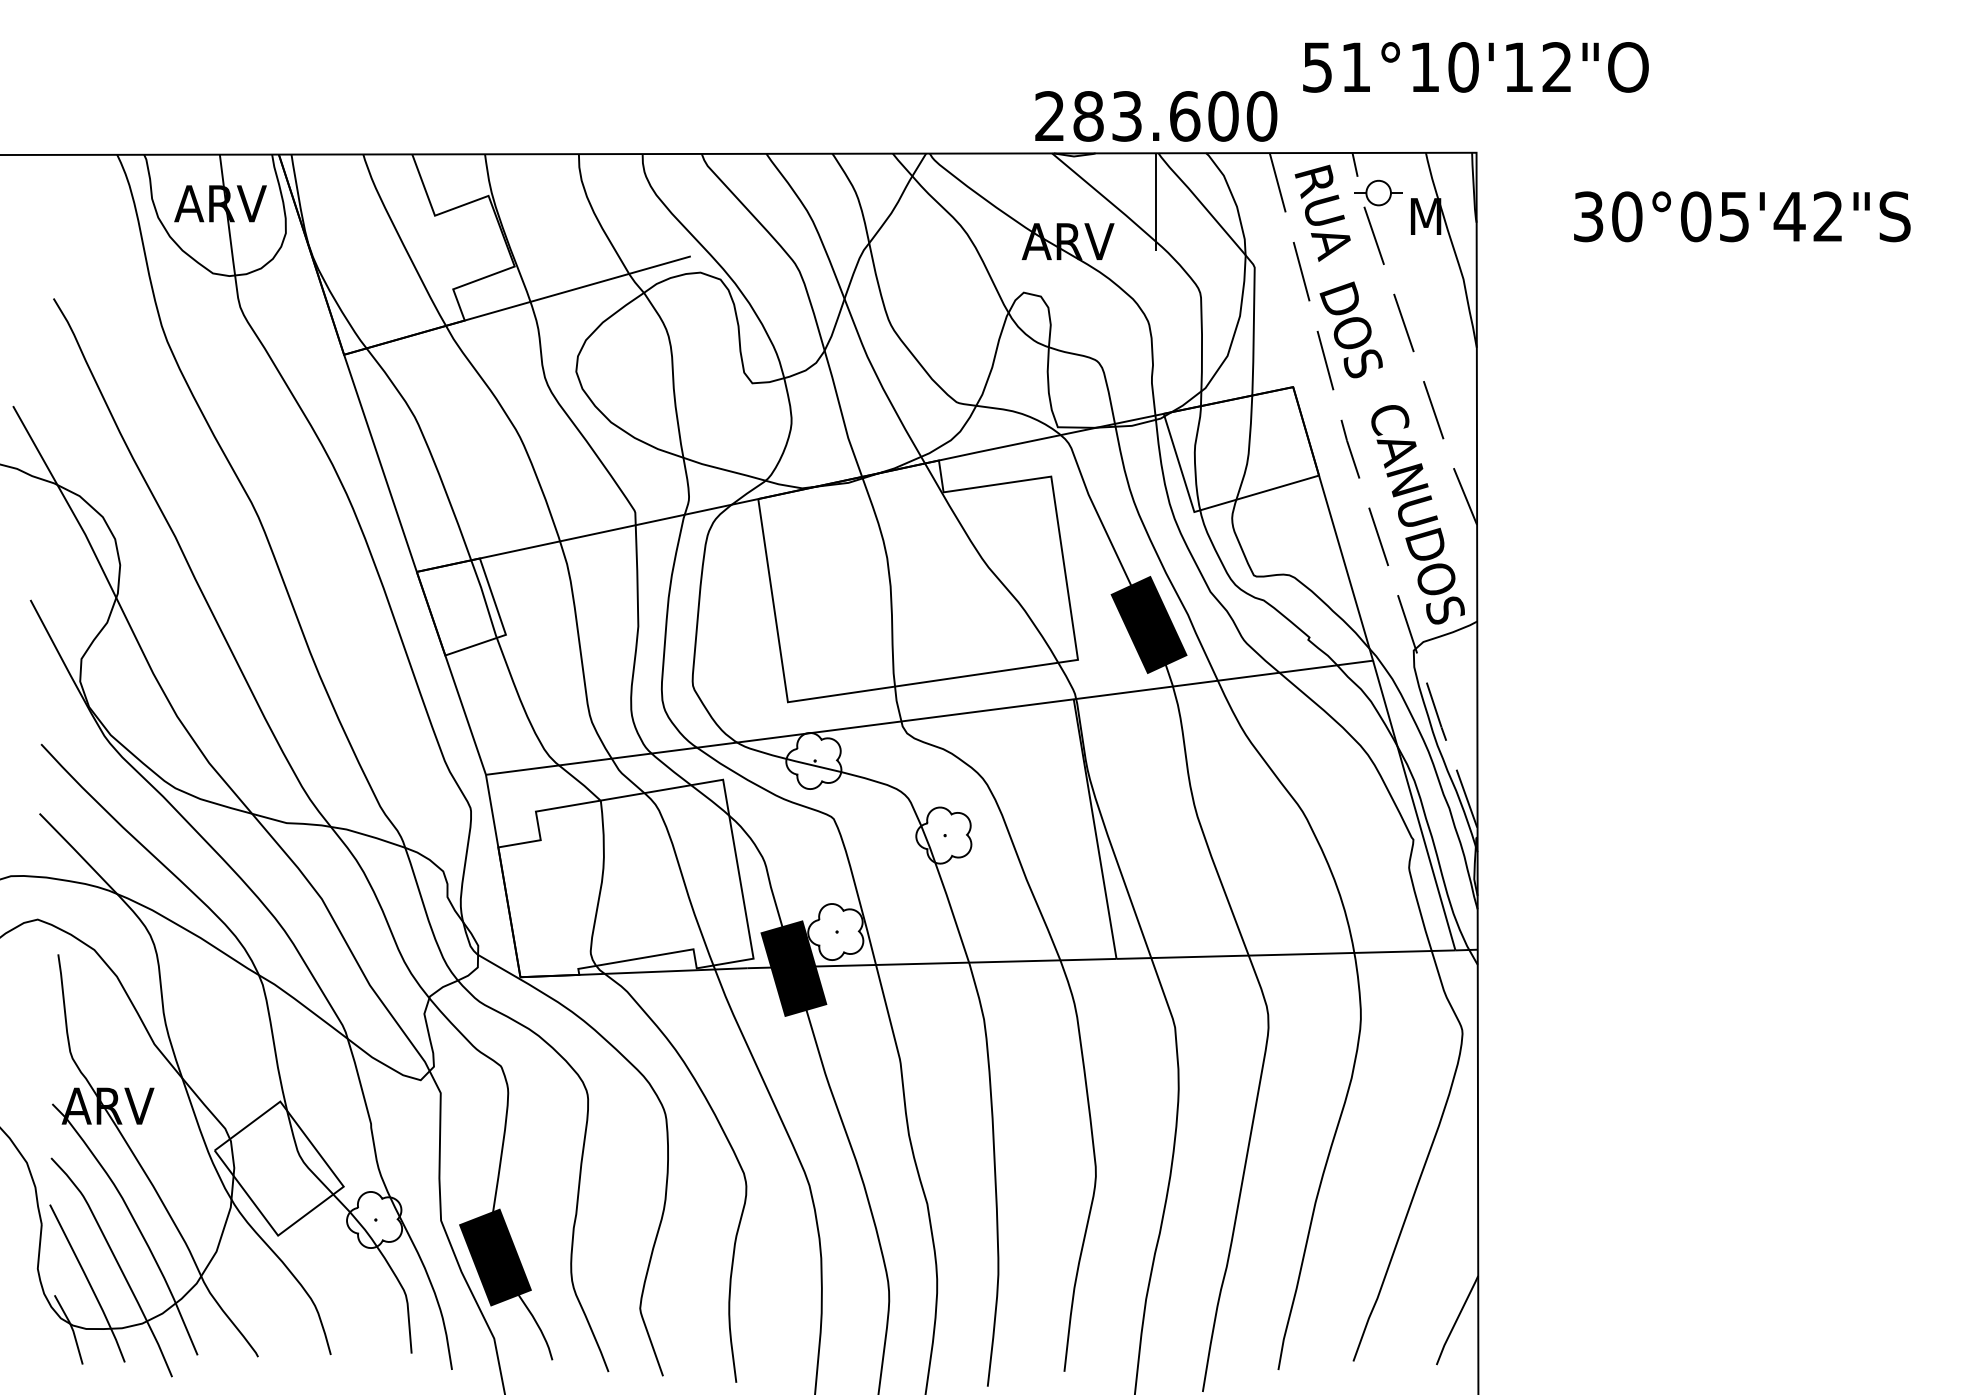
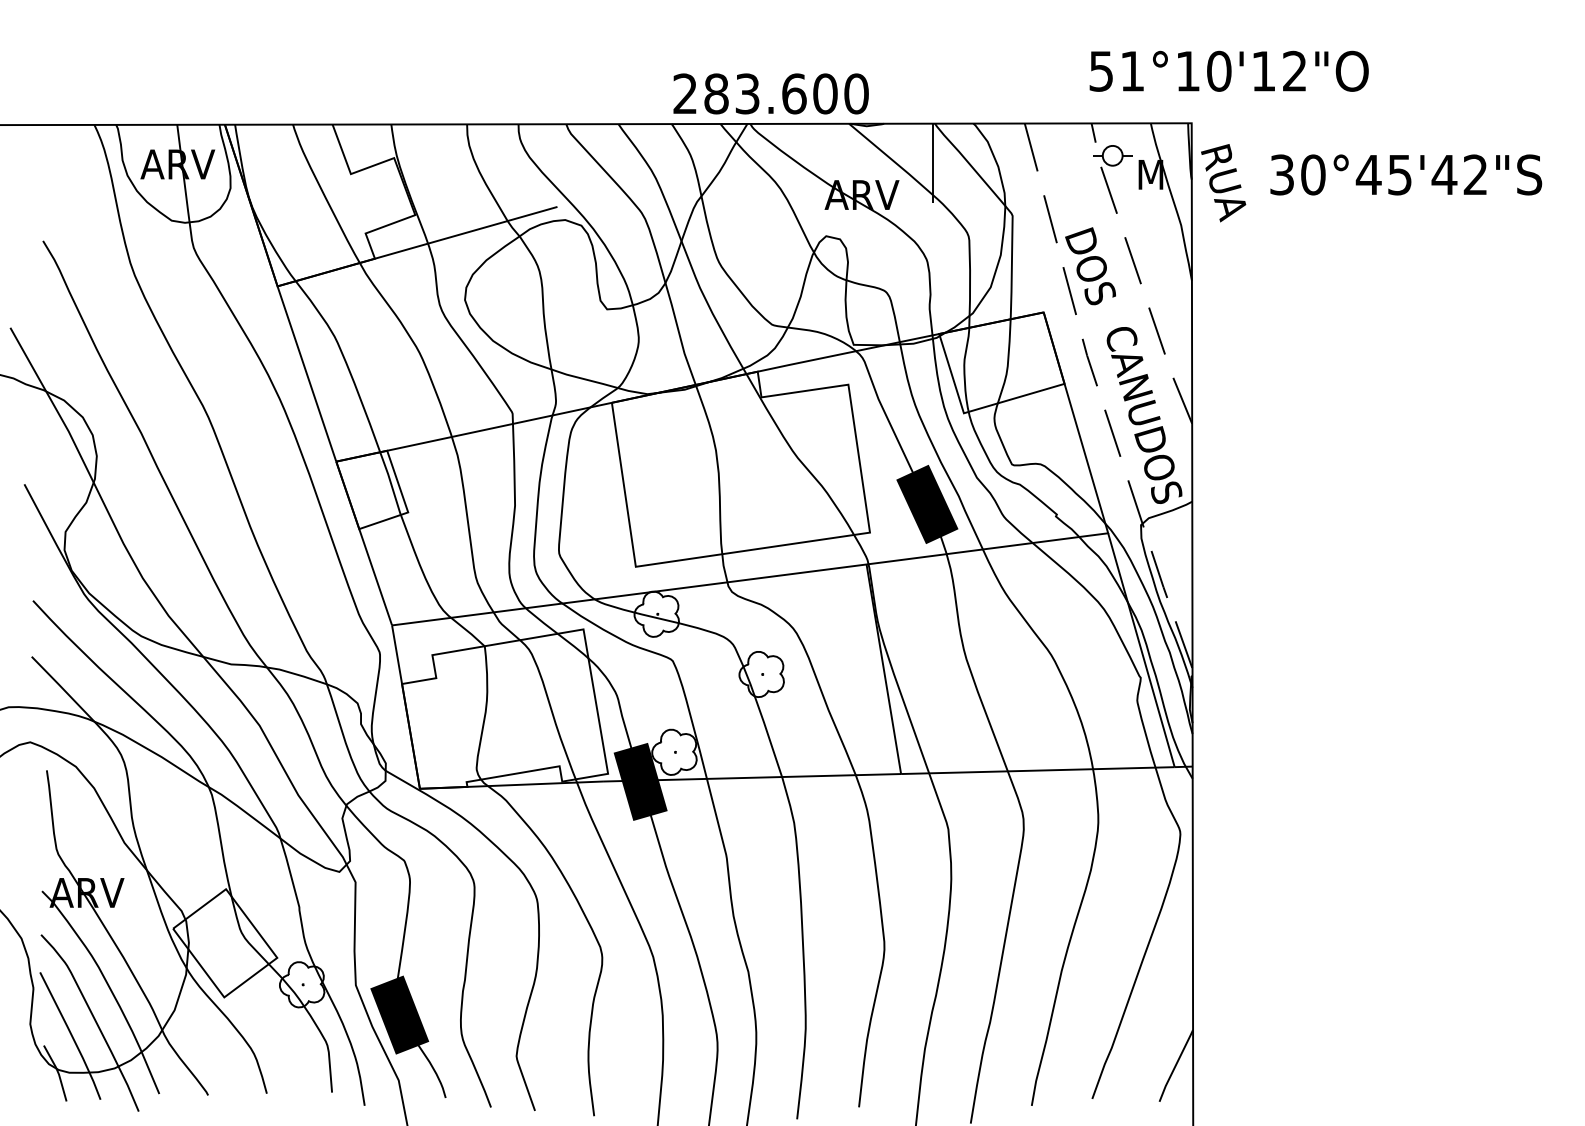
text: (1475, 66) -> (1228, 70), moved
text: (1155, 115) -> (770, 93), moved
text: (1322, 213) -> (1223, 183), moved
text: (1695, 216) -> (1368, 174), 30°05'42"S -> 30°45'42"S

